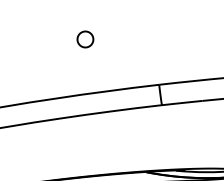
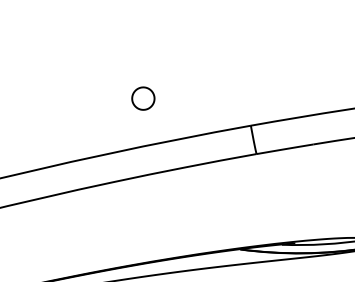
part: (85, 39) -> (143, 98), moved

